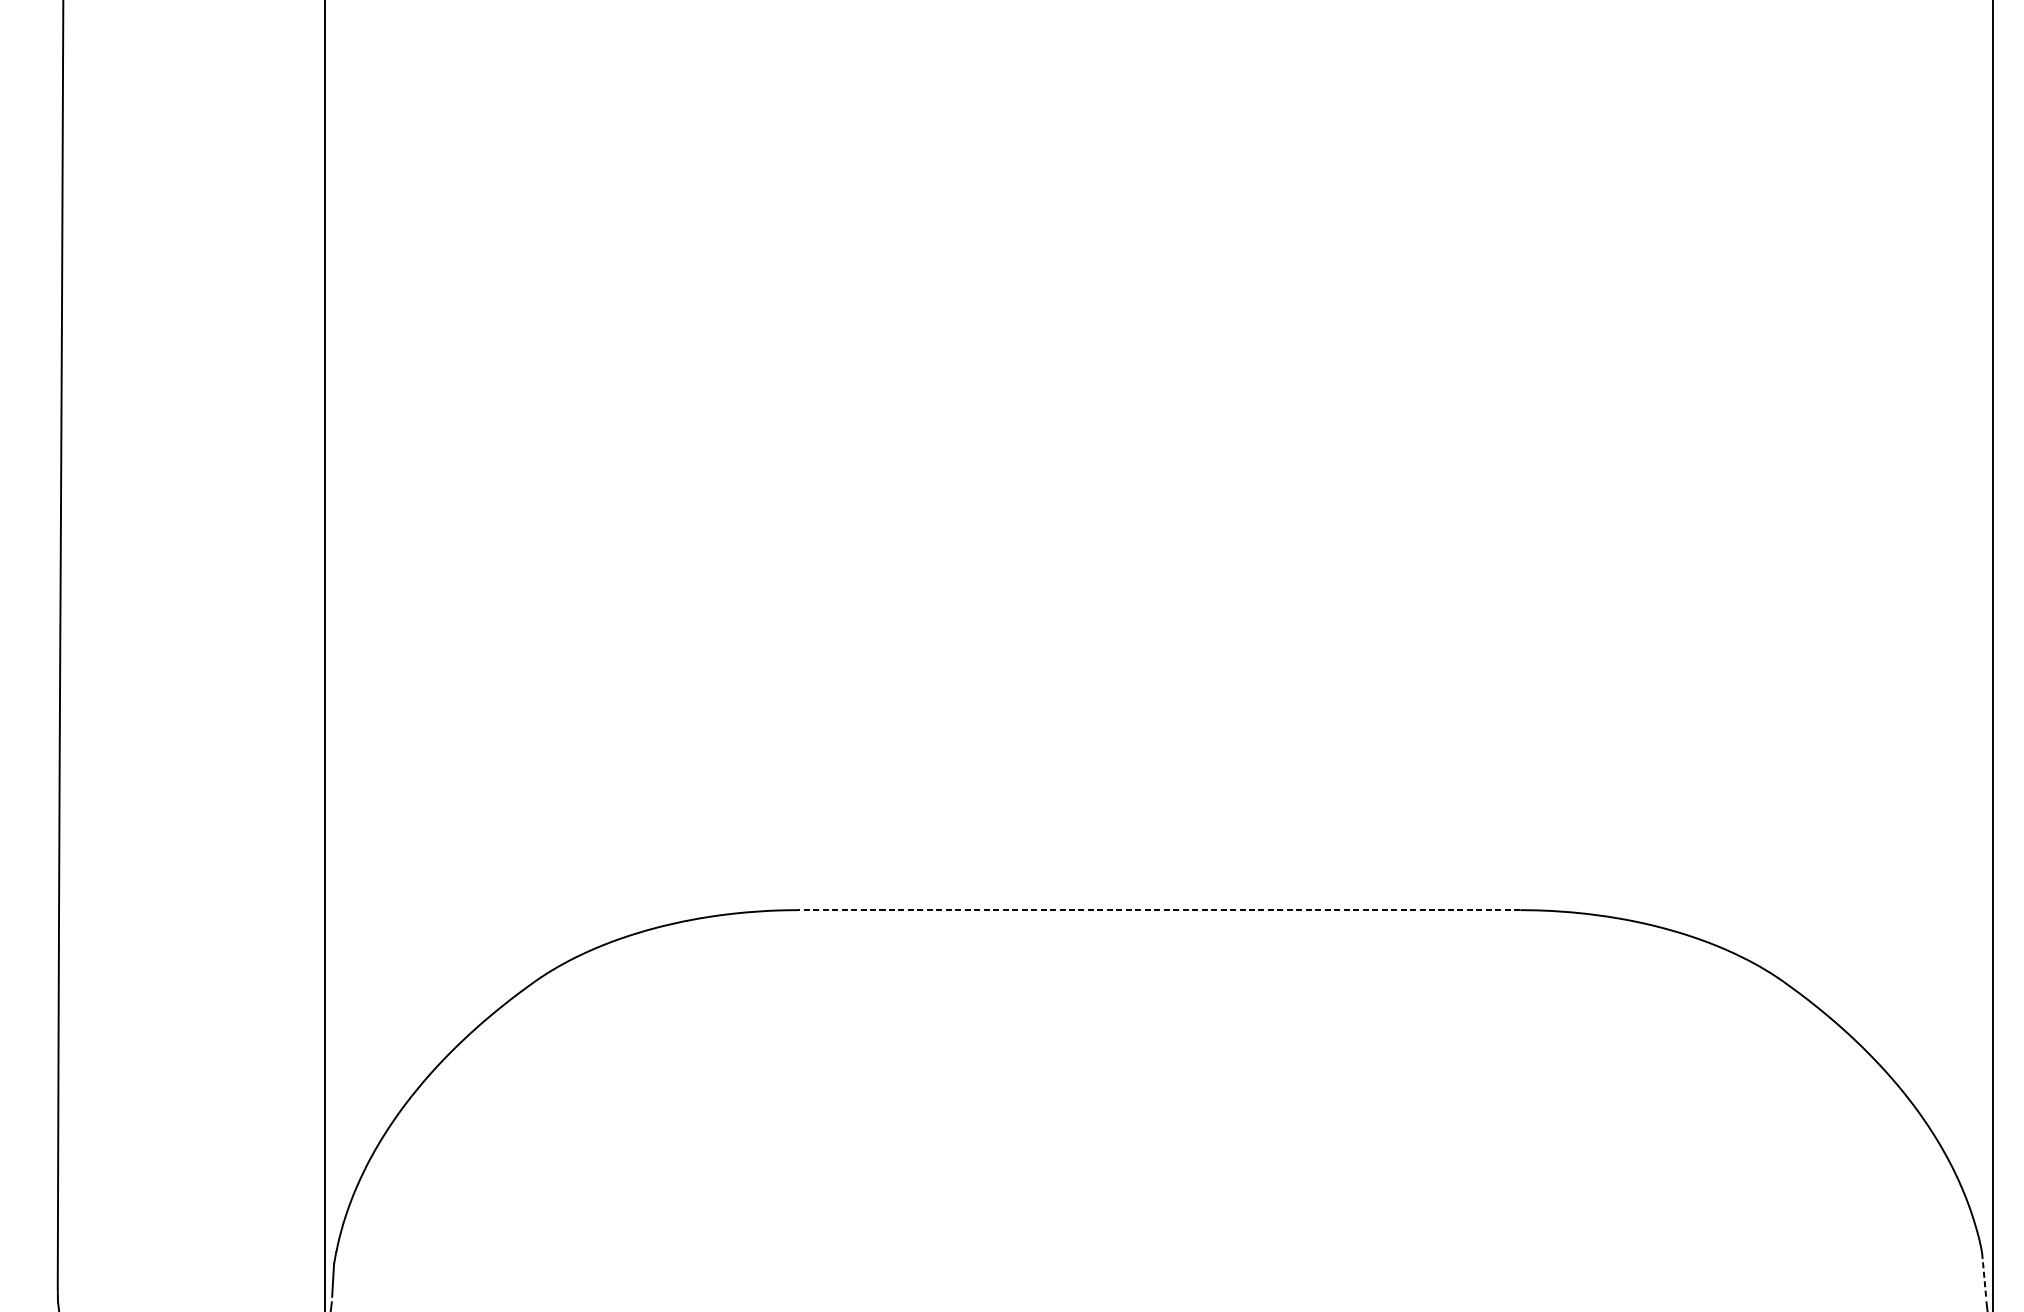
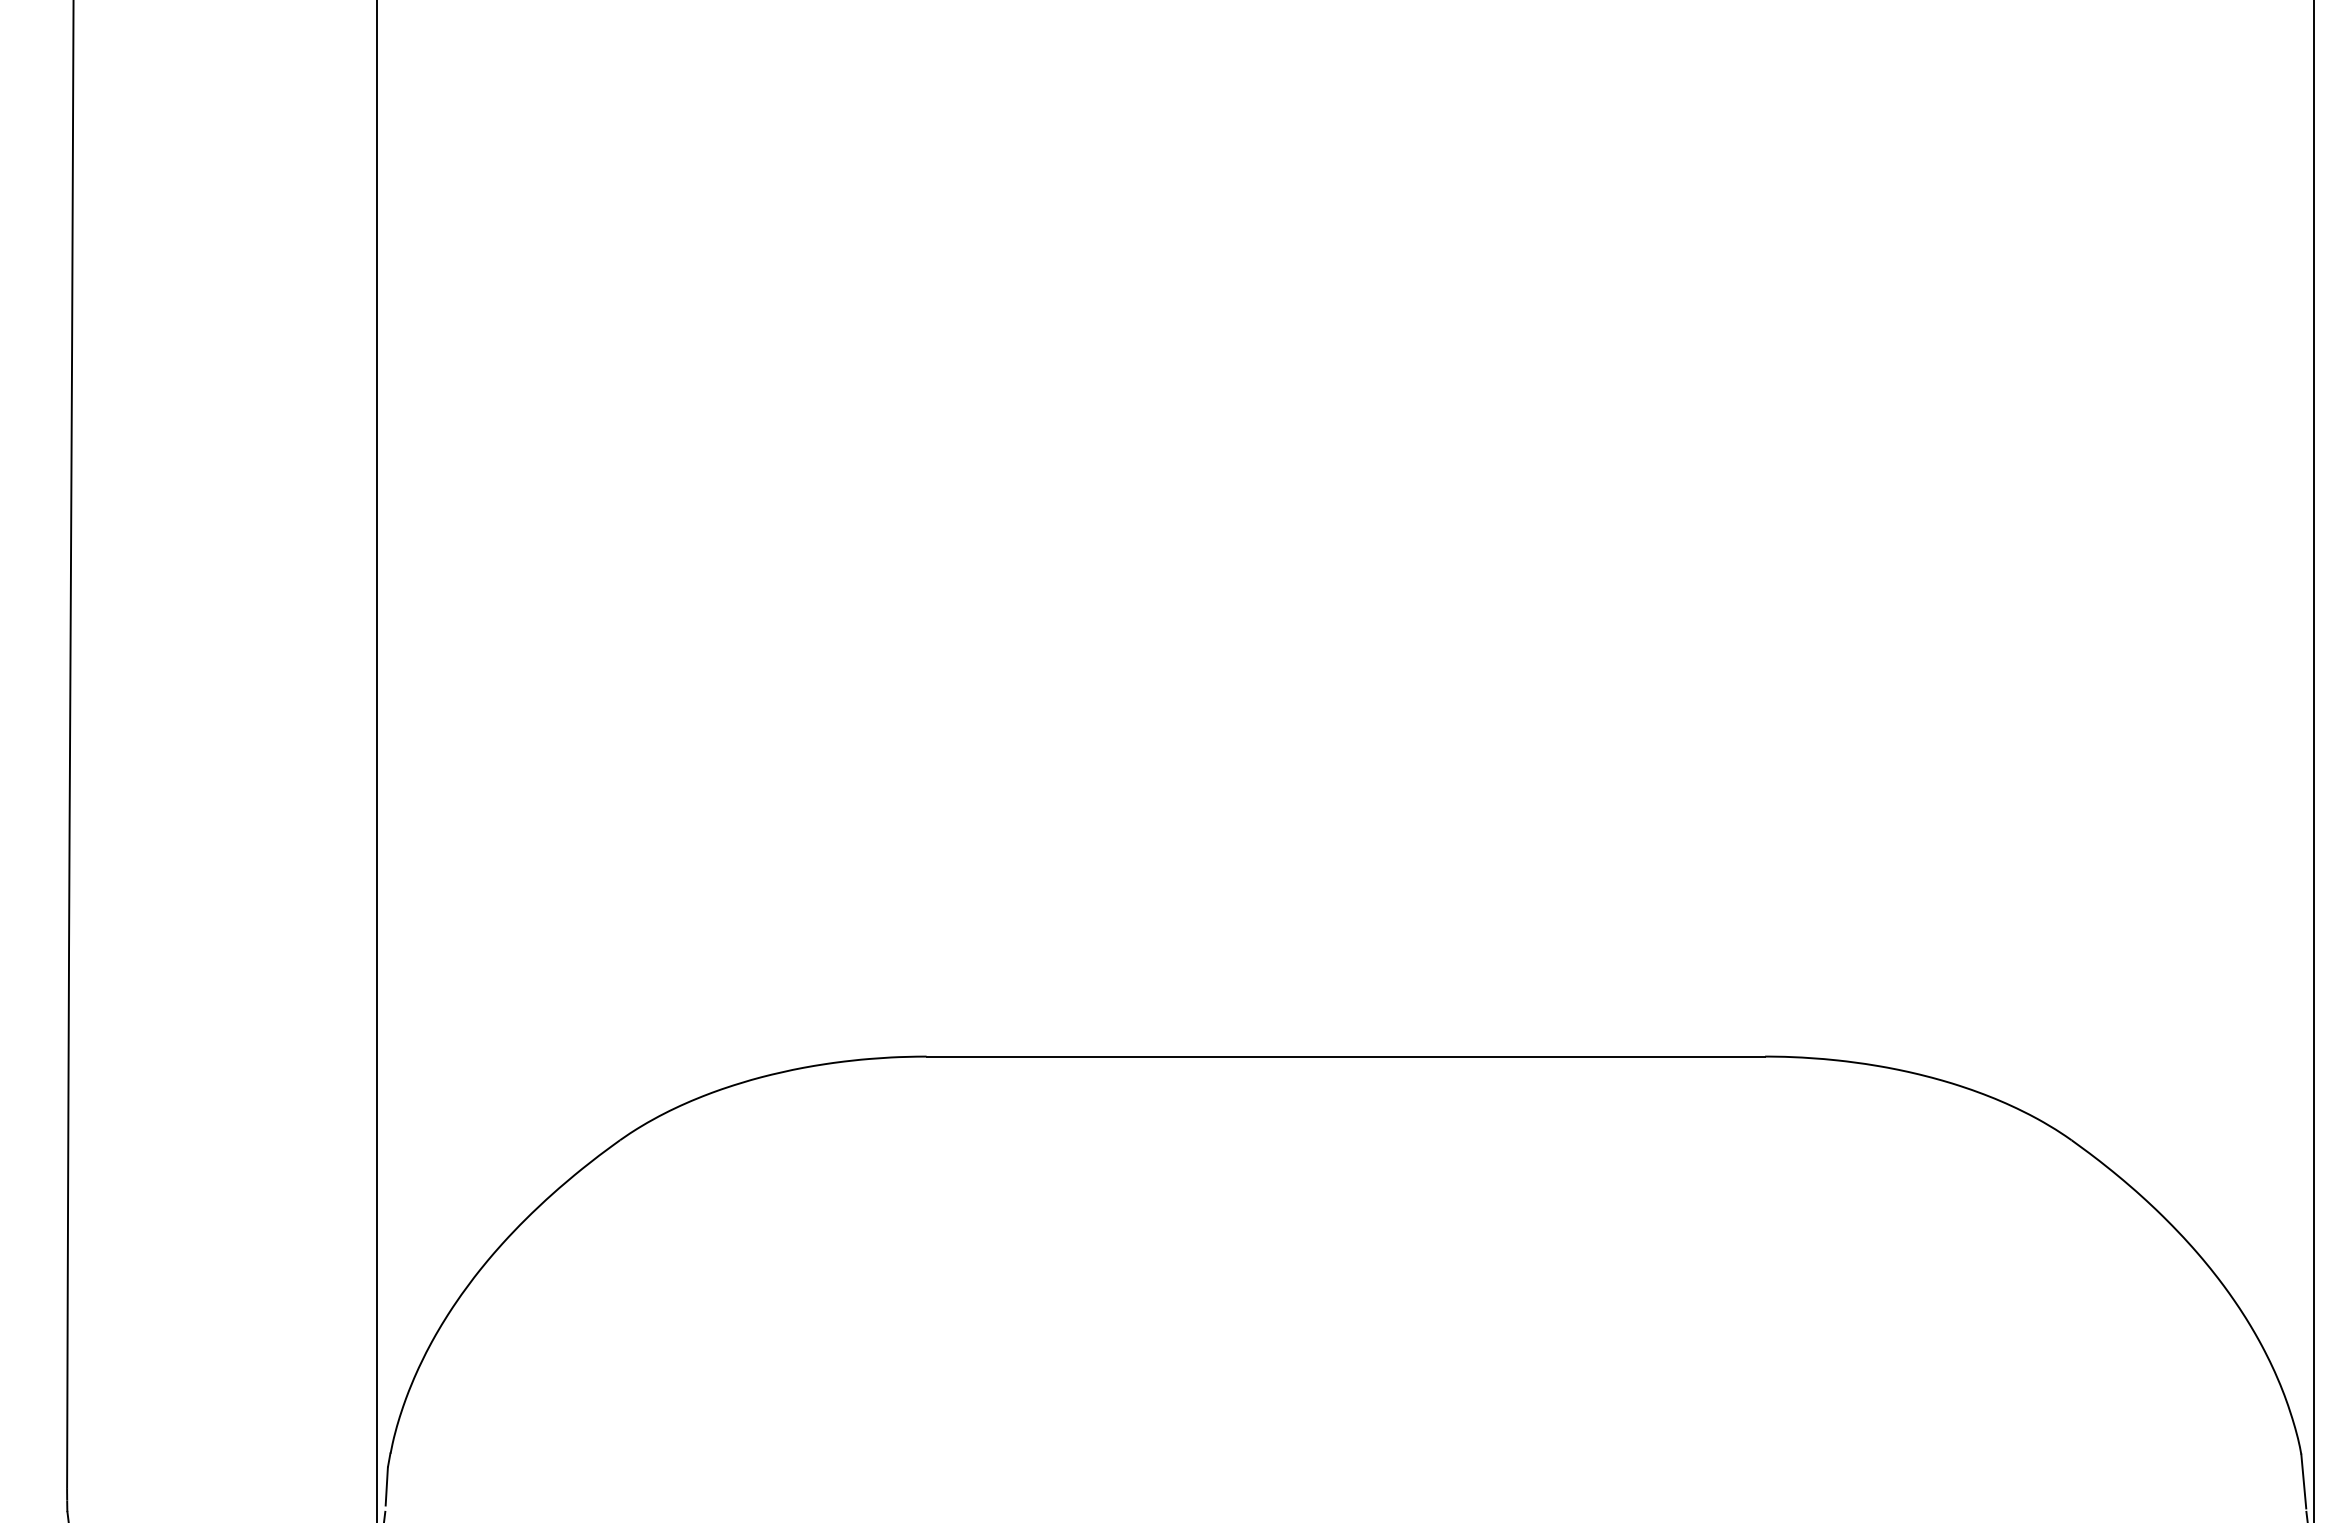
line: (1158, 910) -> (1345, 1056), dashed -> solid
line: (1983, 1276) -> (2303, 1482), dashed -> solid

